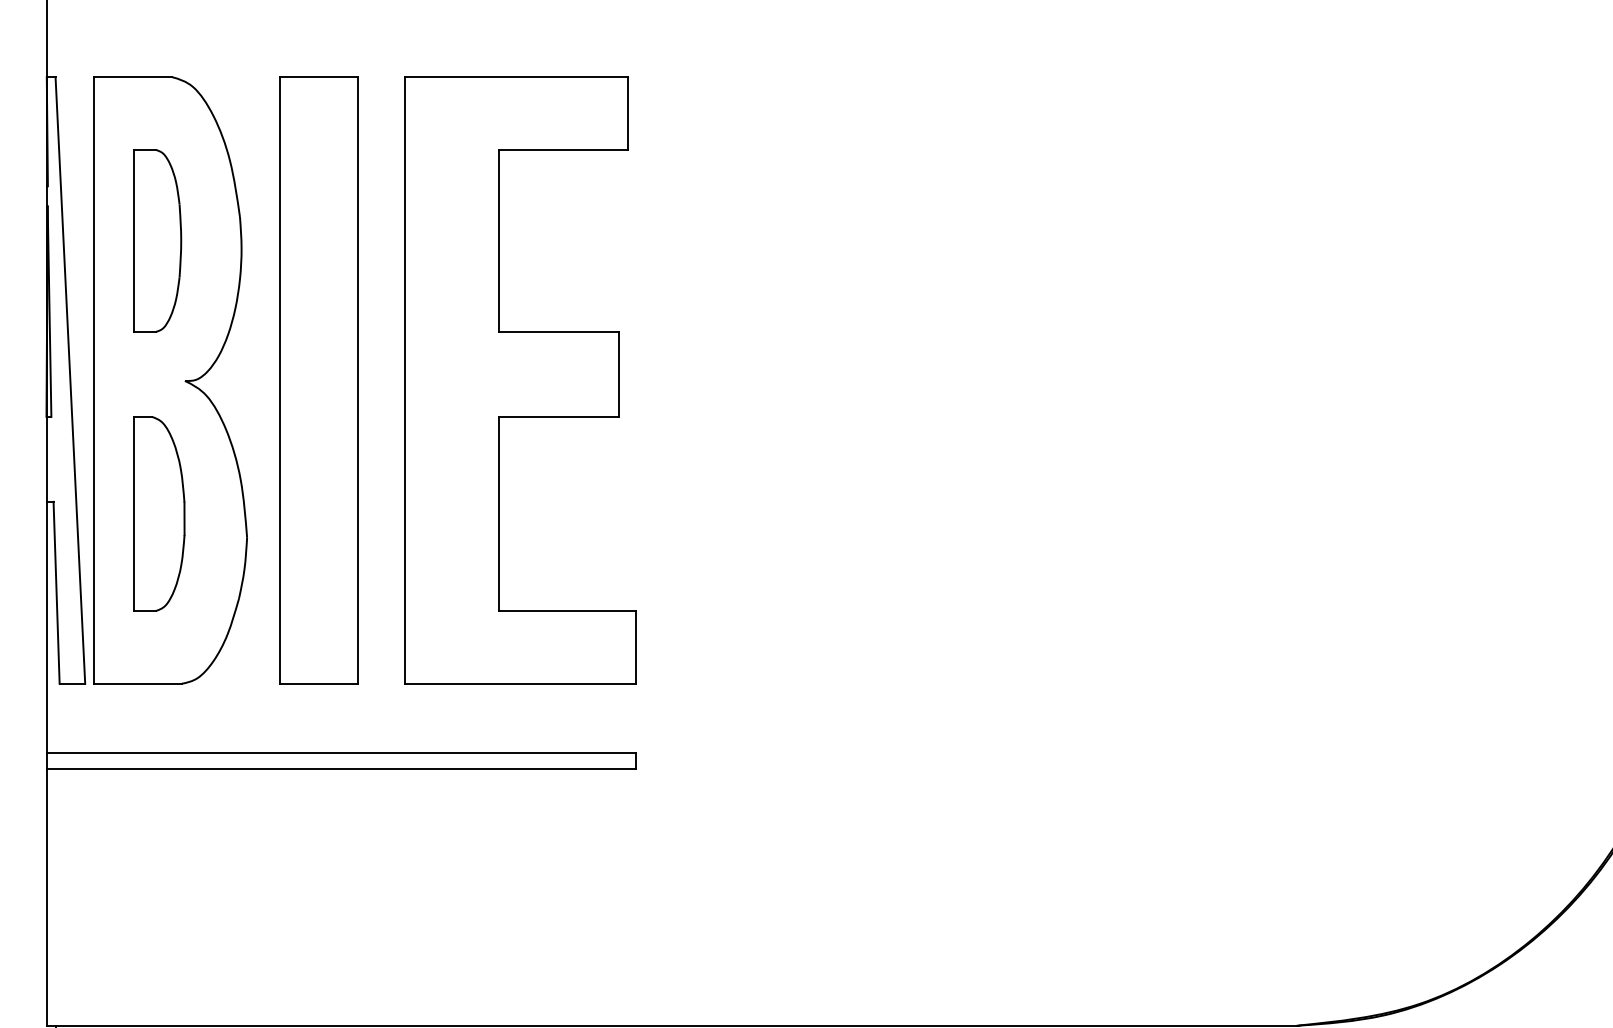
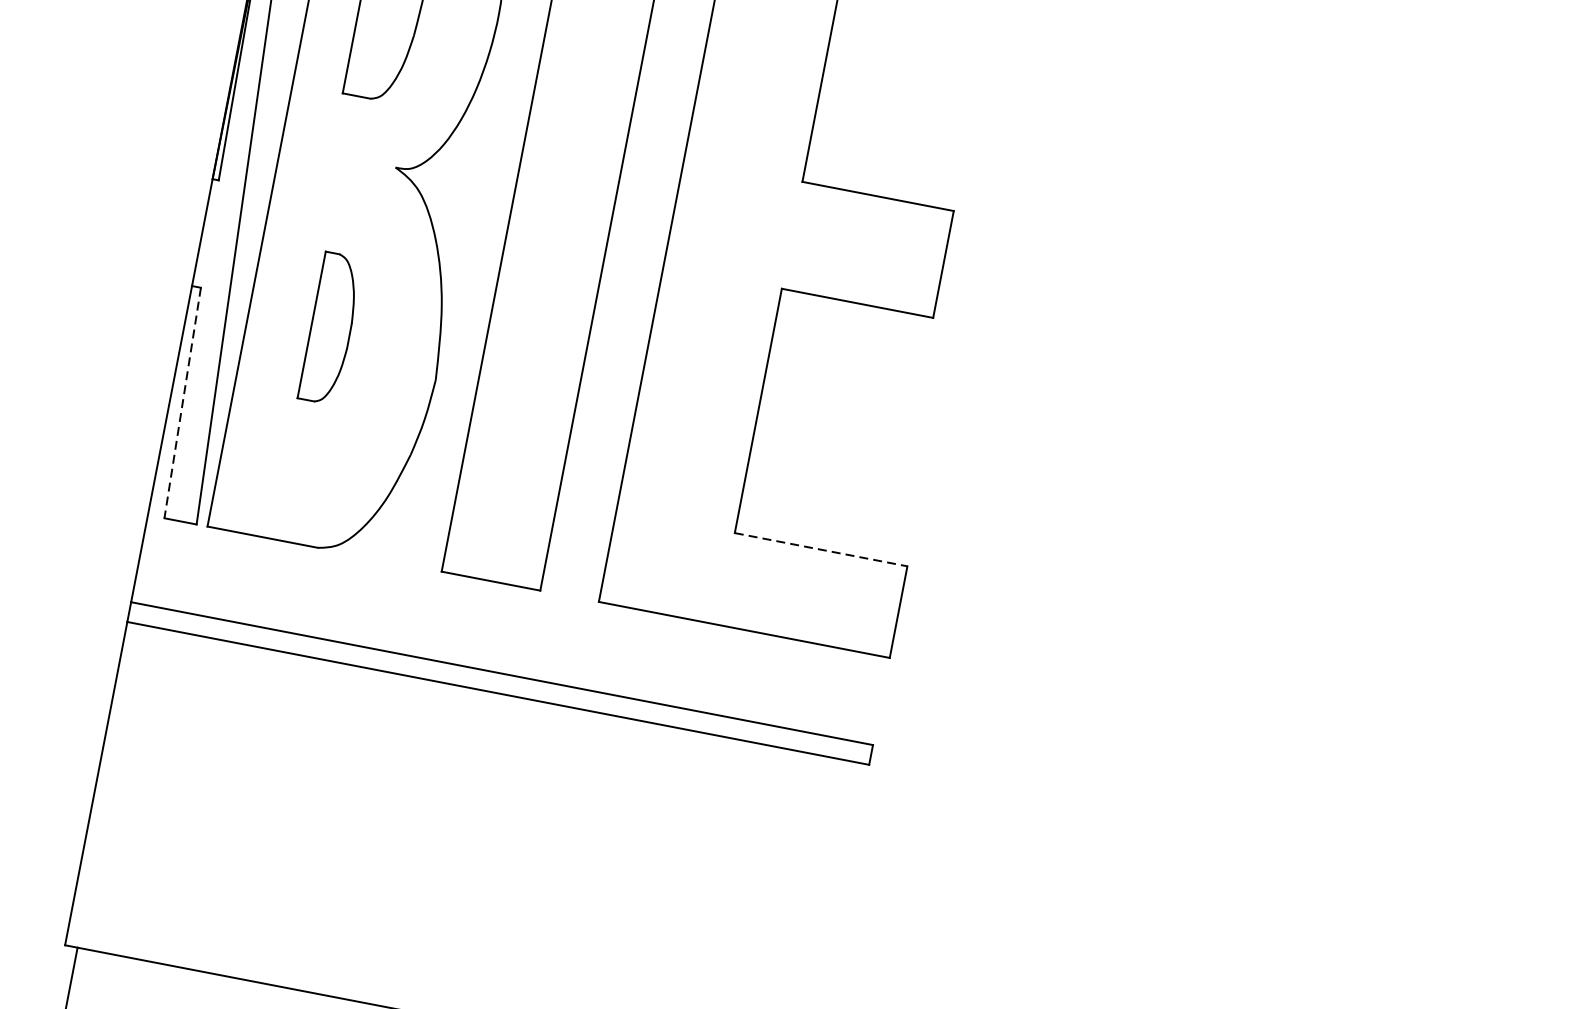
part: (159, 513) -> (331, 328), size x0.6
line: (56, 593) -> (182, 403), solid -> dashed
line: (567, 611) -> (821, 550), solid -> dashed

